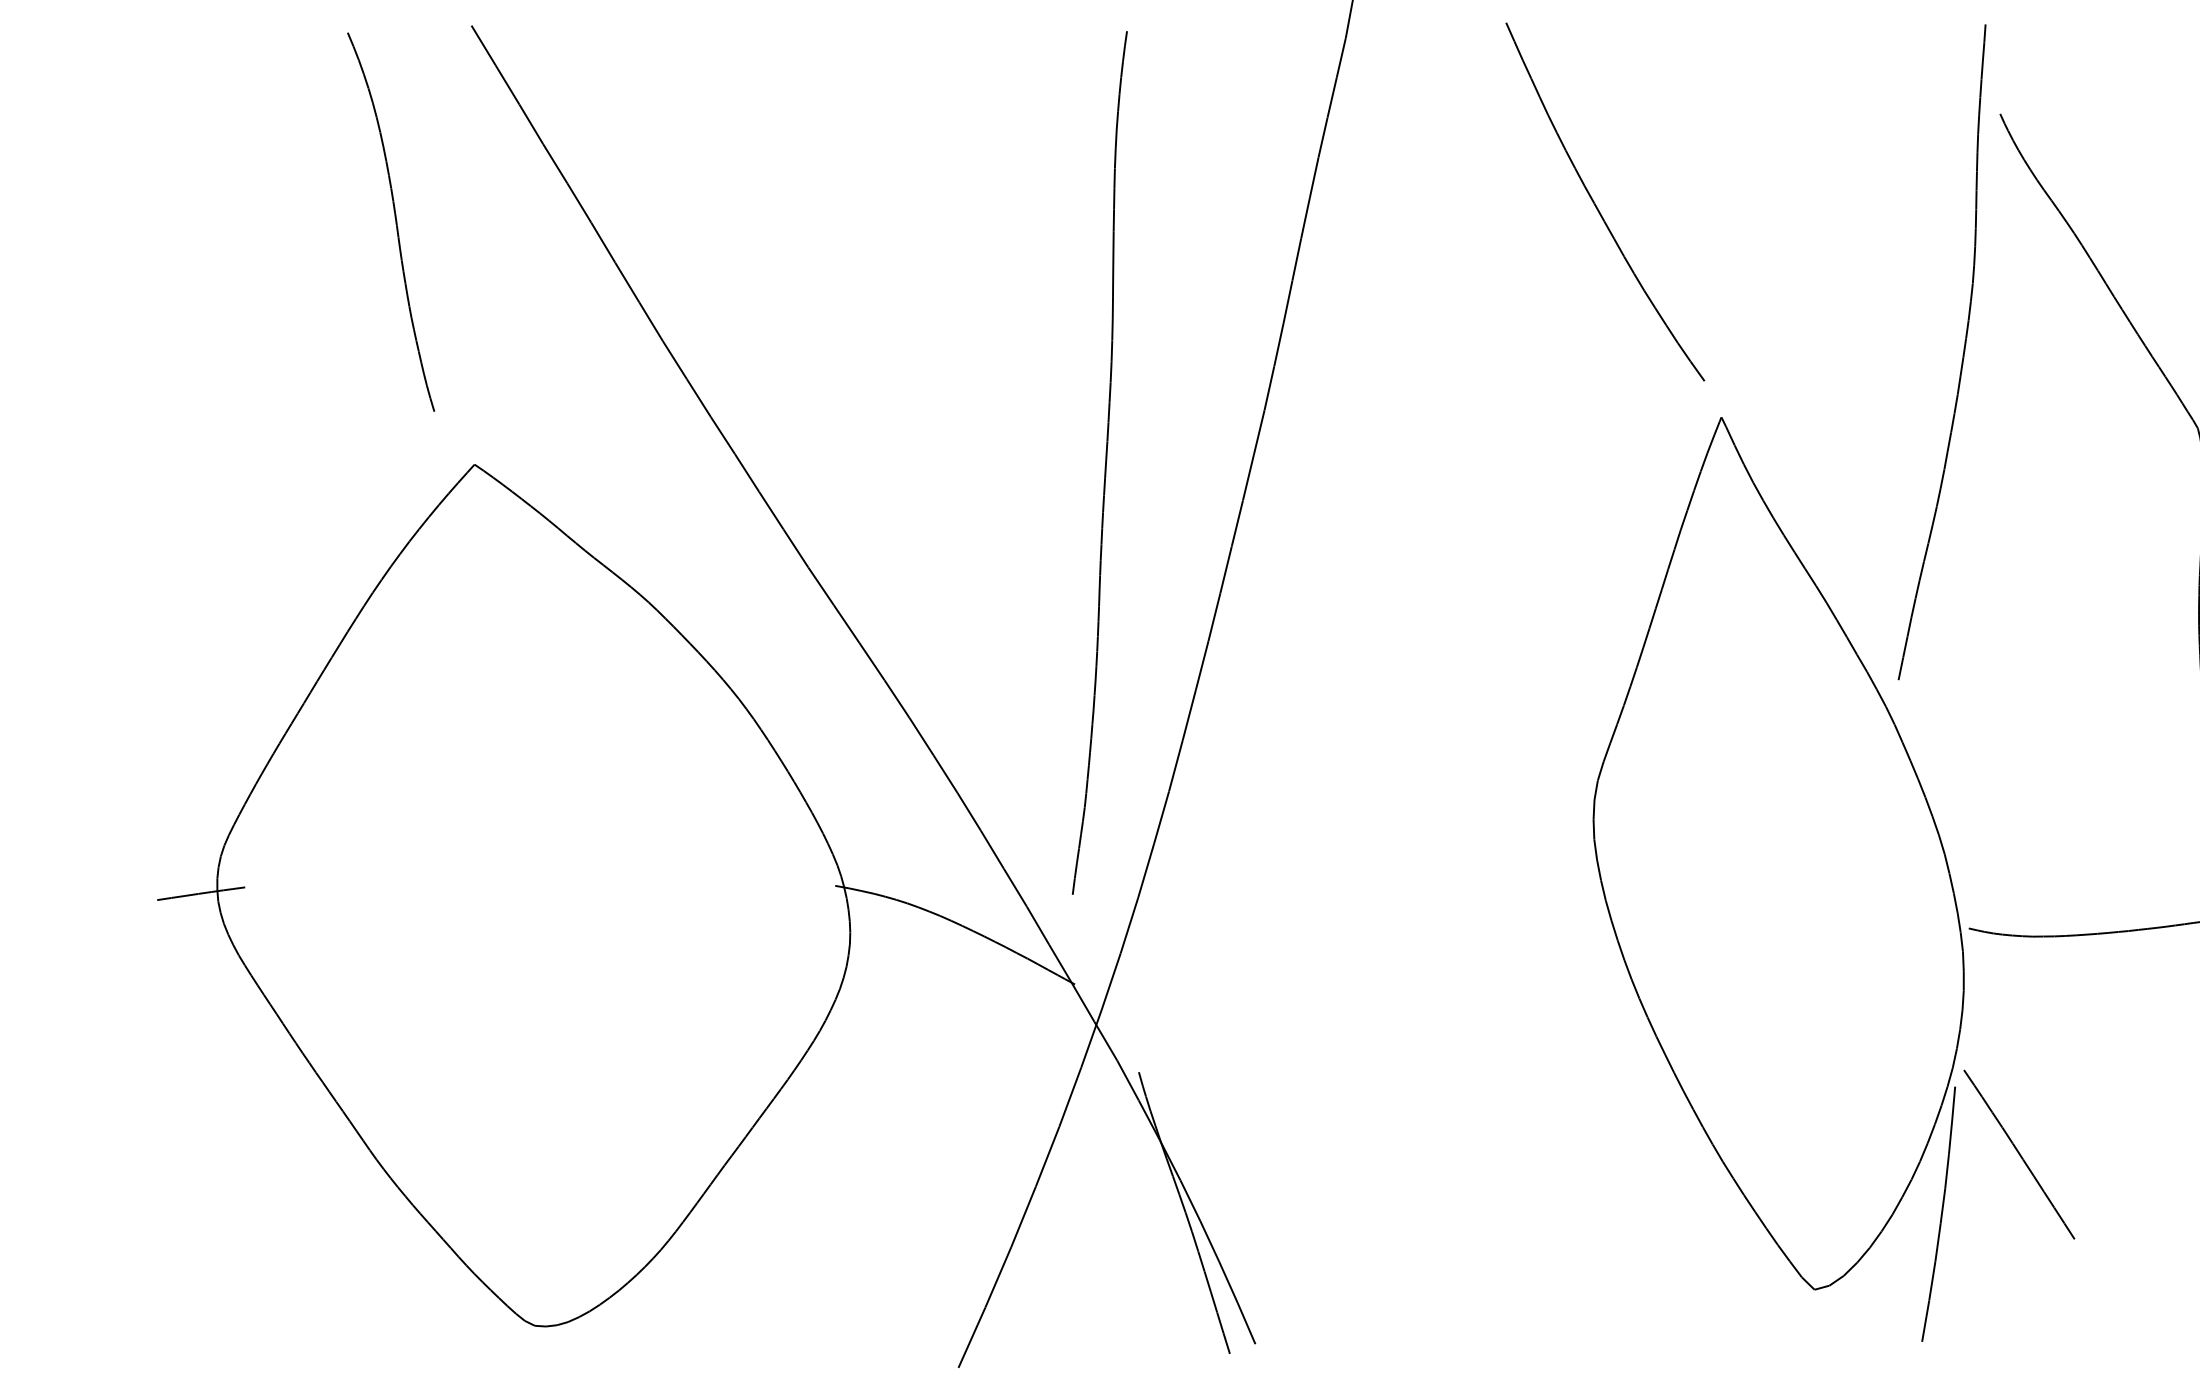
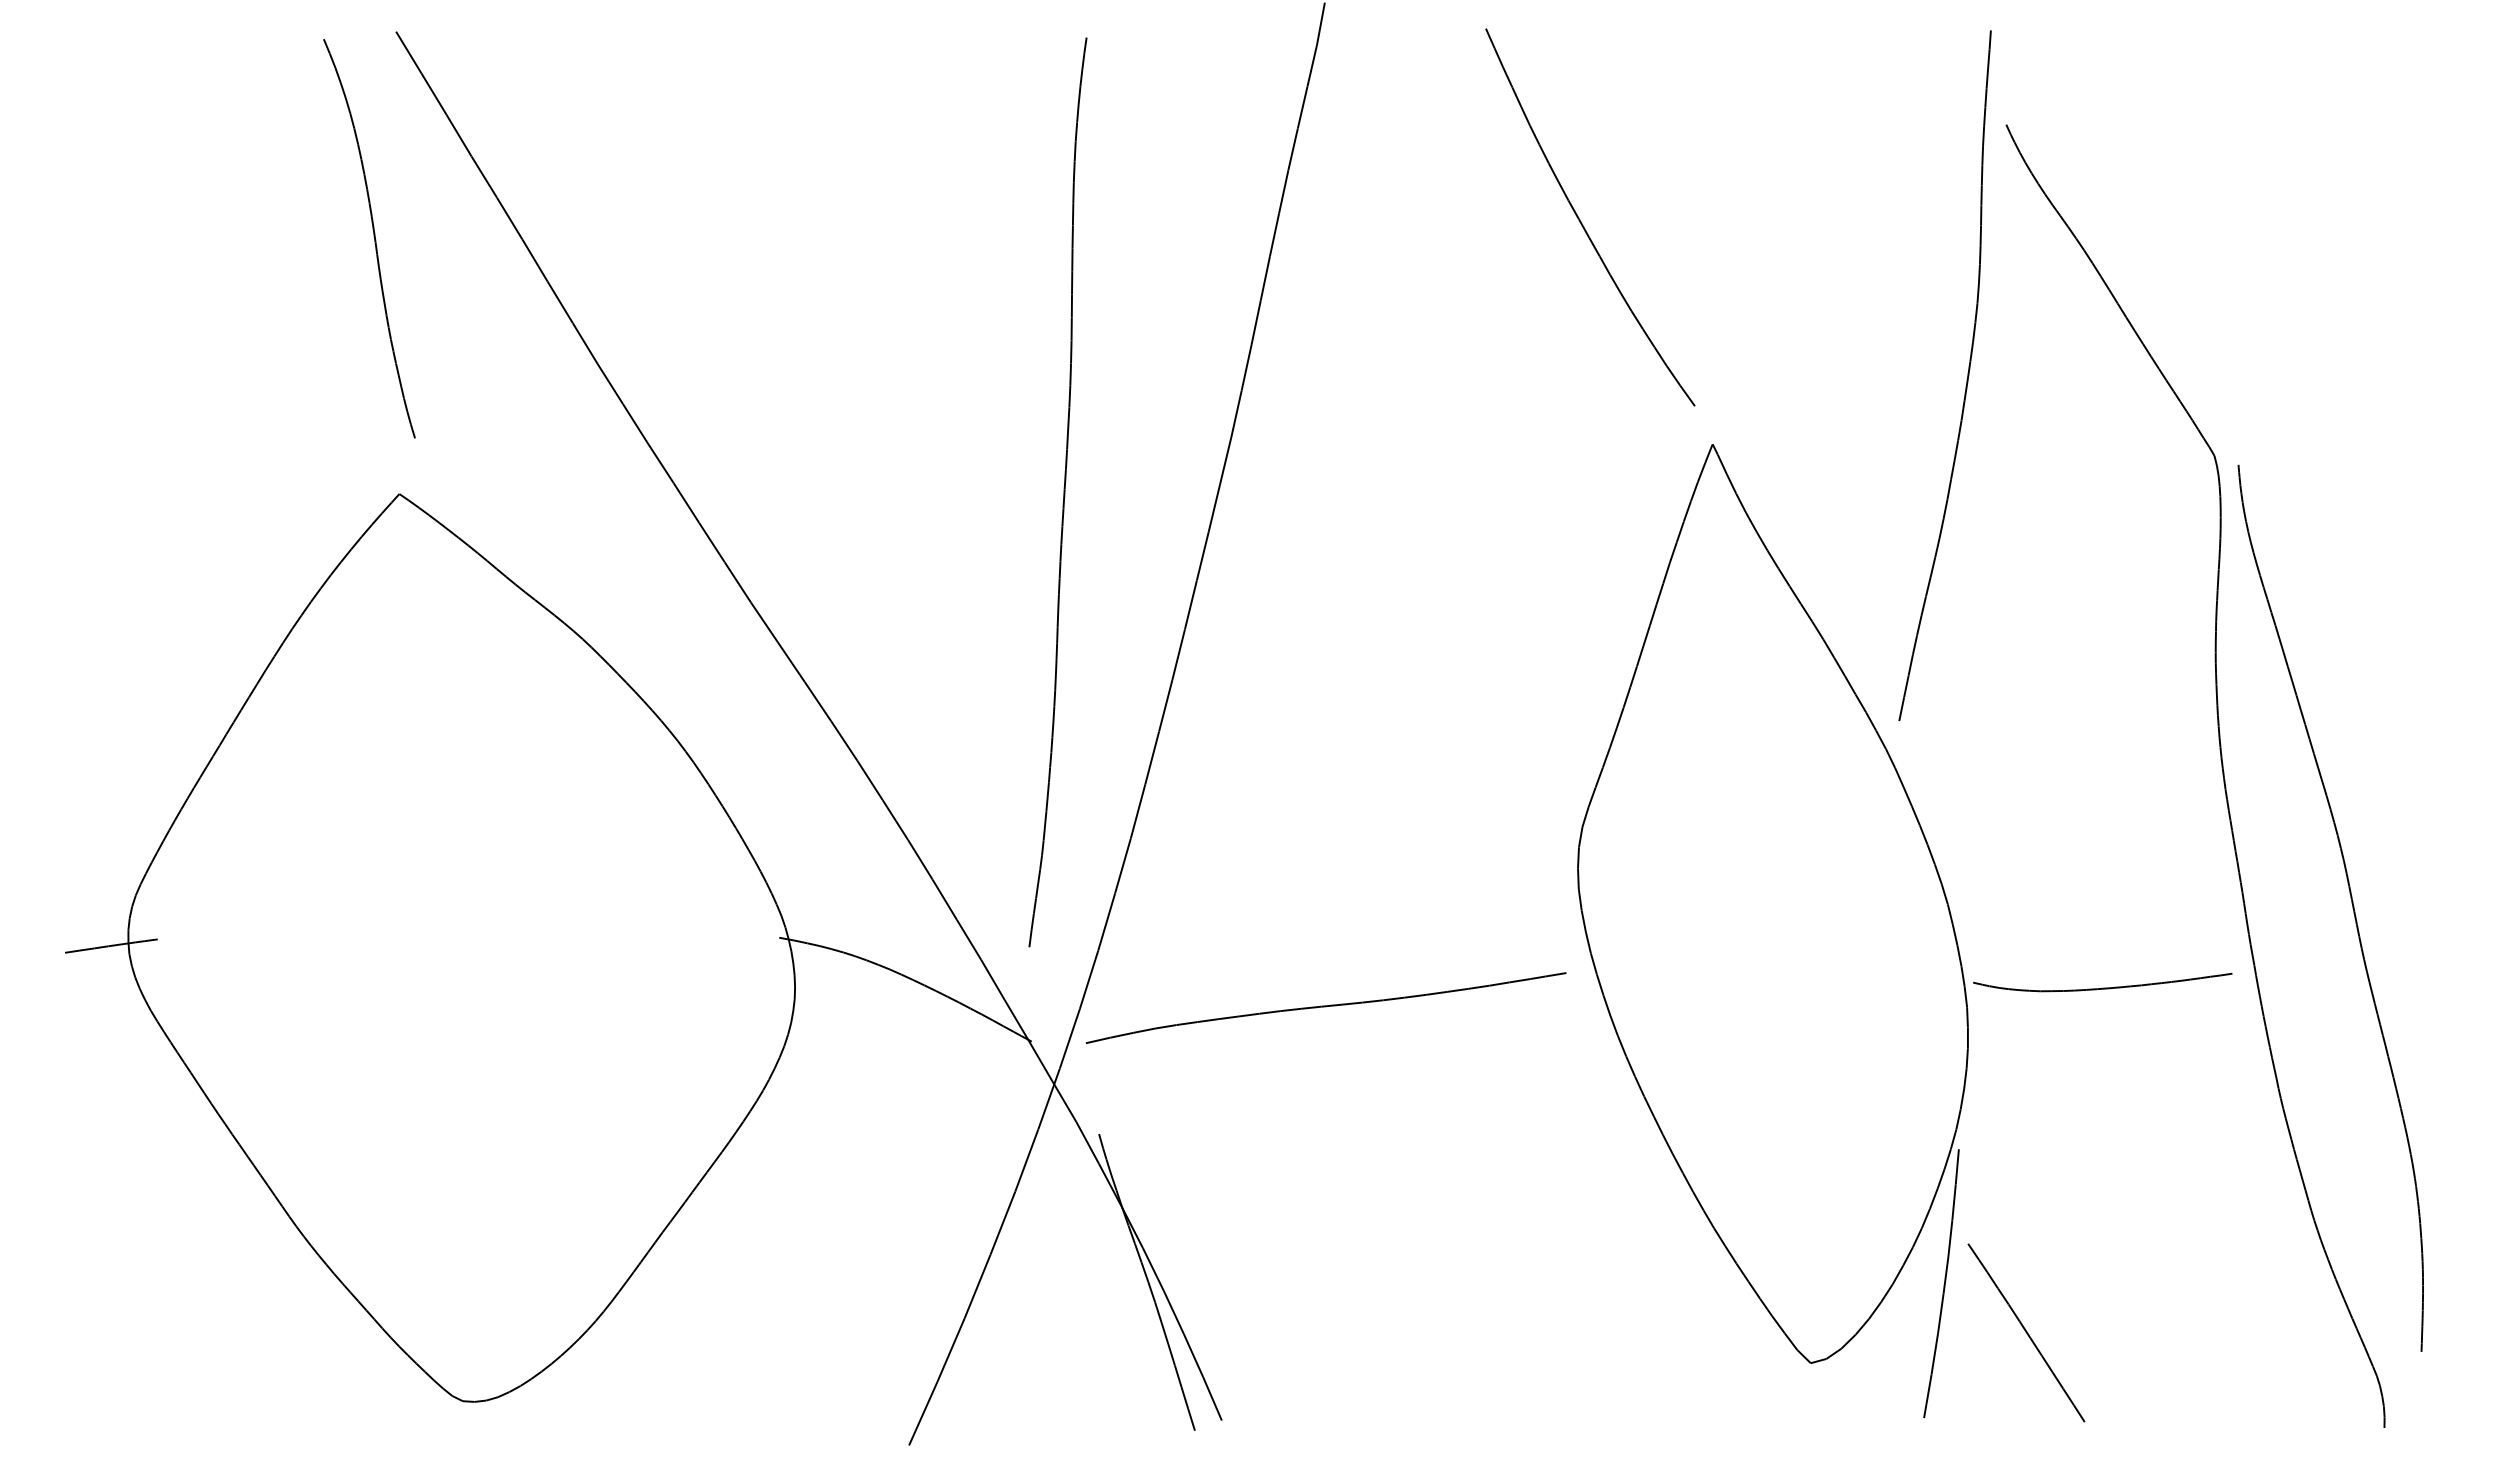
part: (391, 221) -> (369, 238), moved
part: (1353, 952) -> (1325, 1007), added
line: (2019, 1154) -> (2026, 1332), moved

